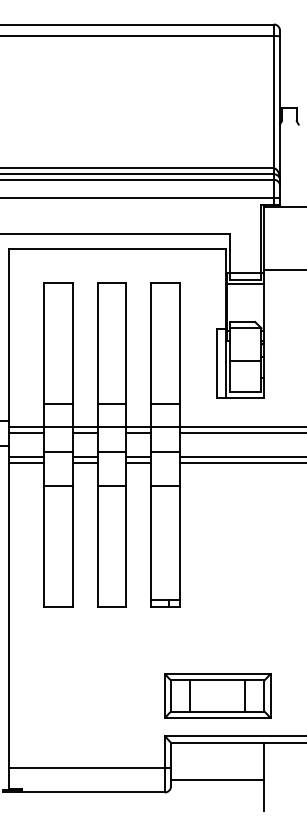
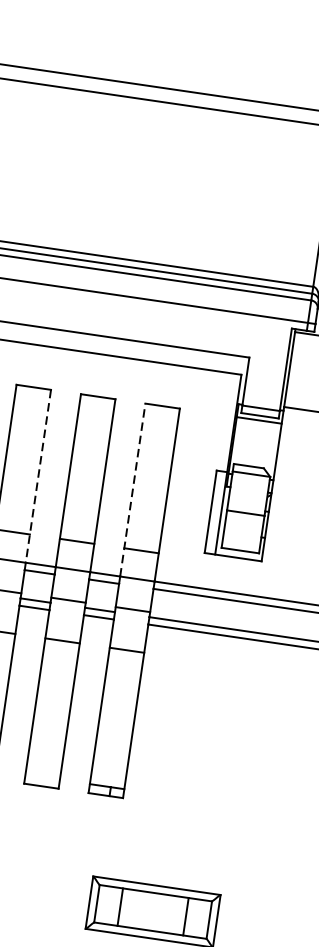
line: (72, 355) -> (38, 476), solid -> dashed
line: (151, 355) -> (133, 490), solid -> dashed

